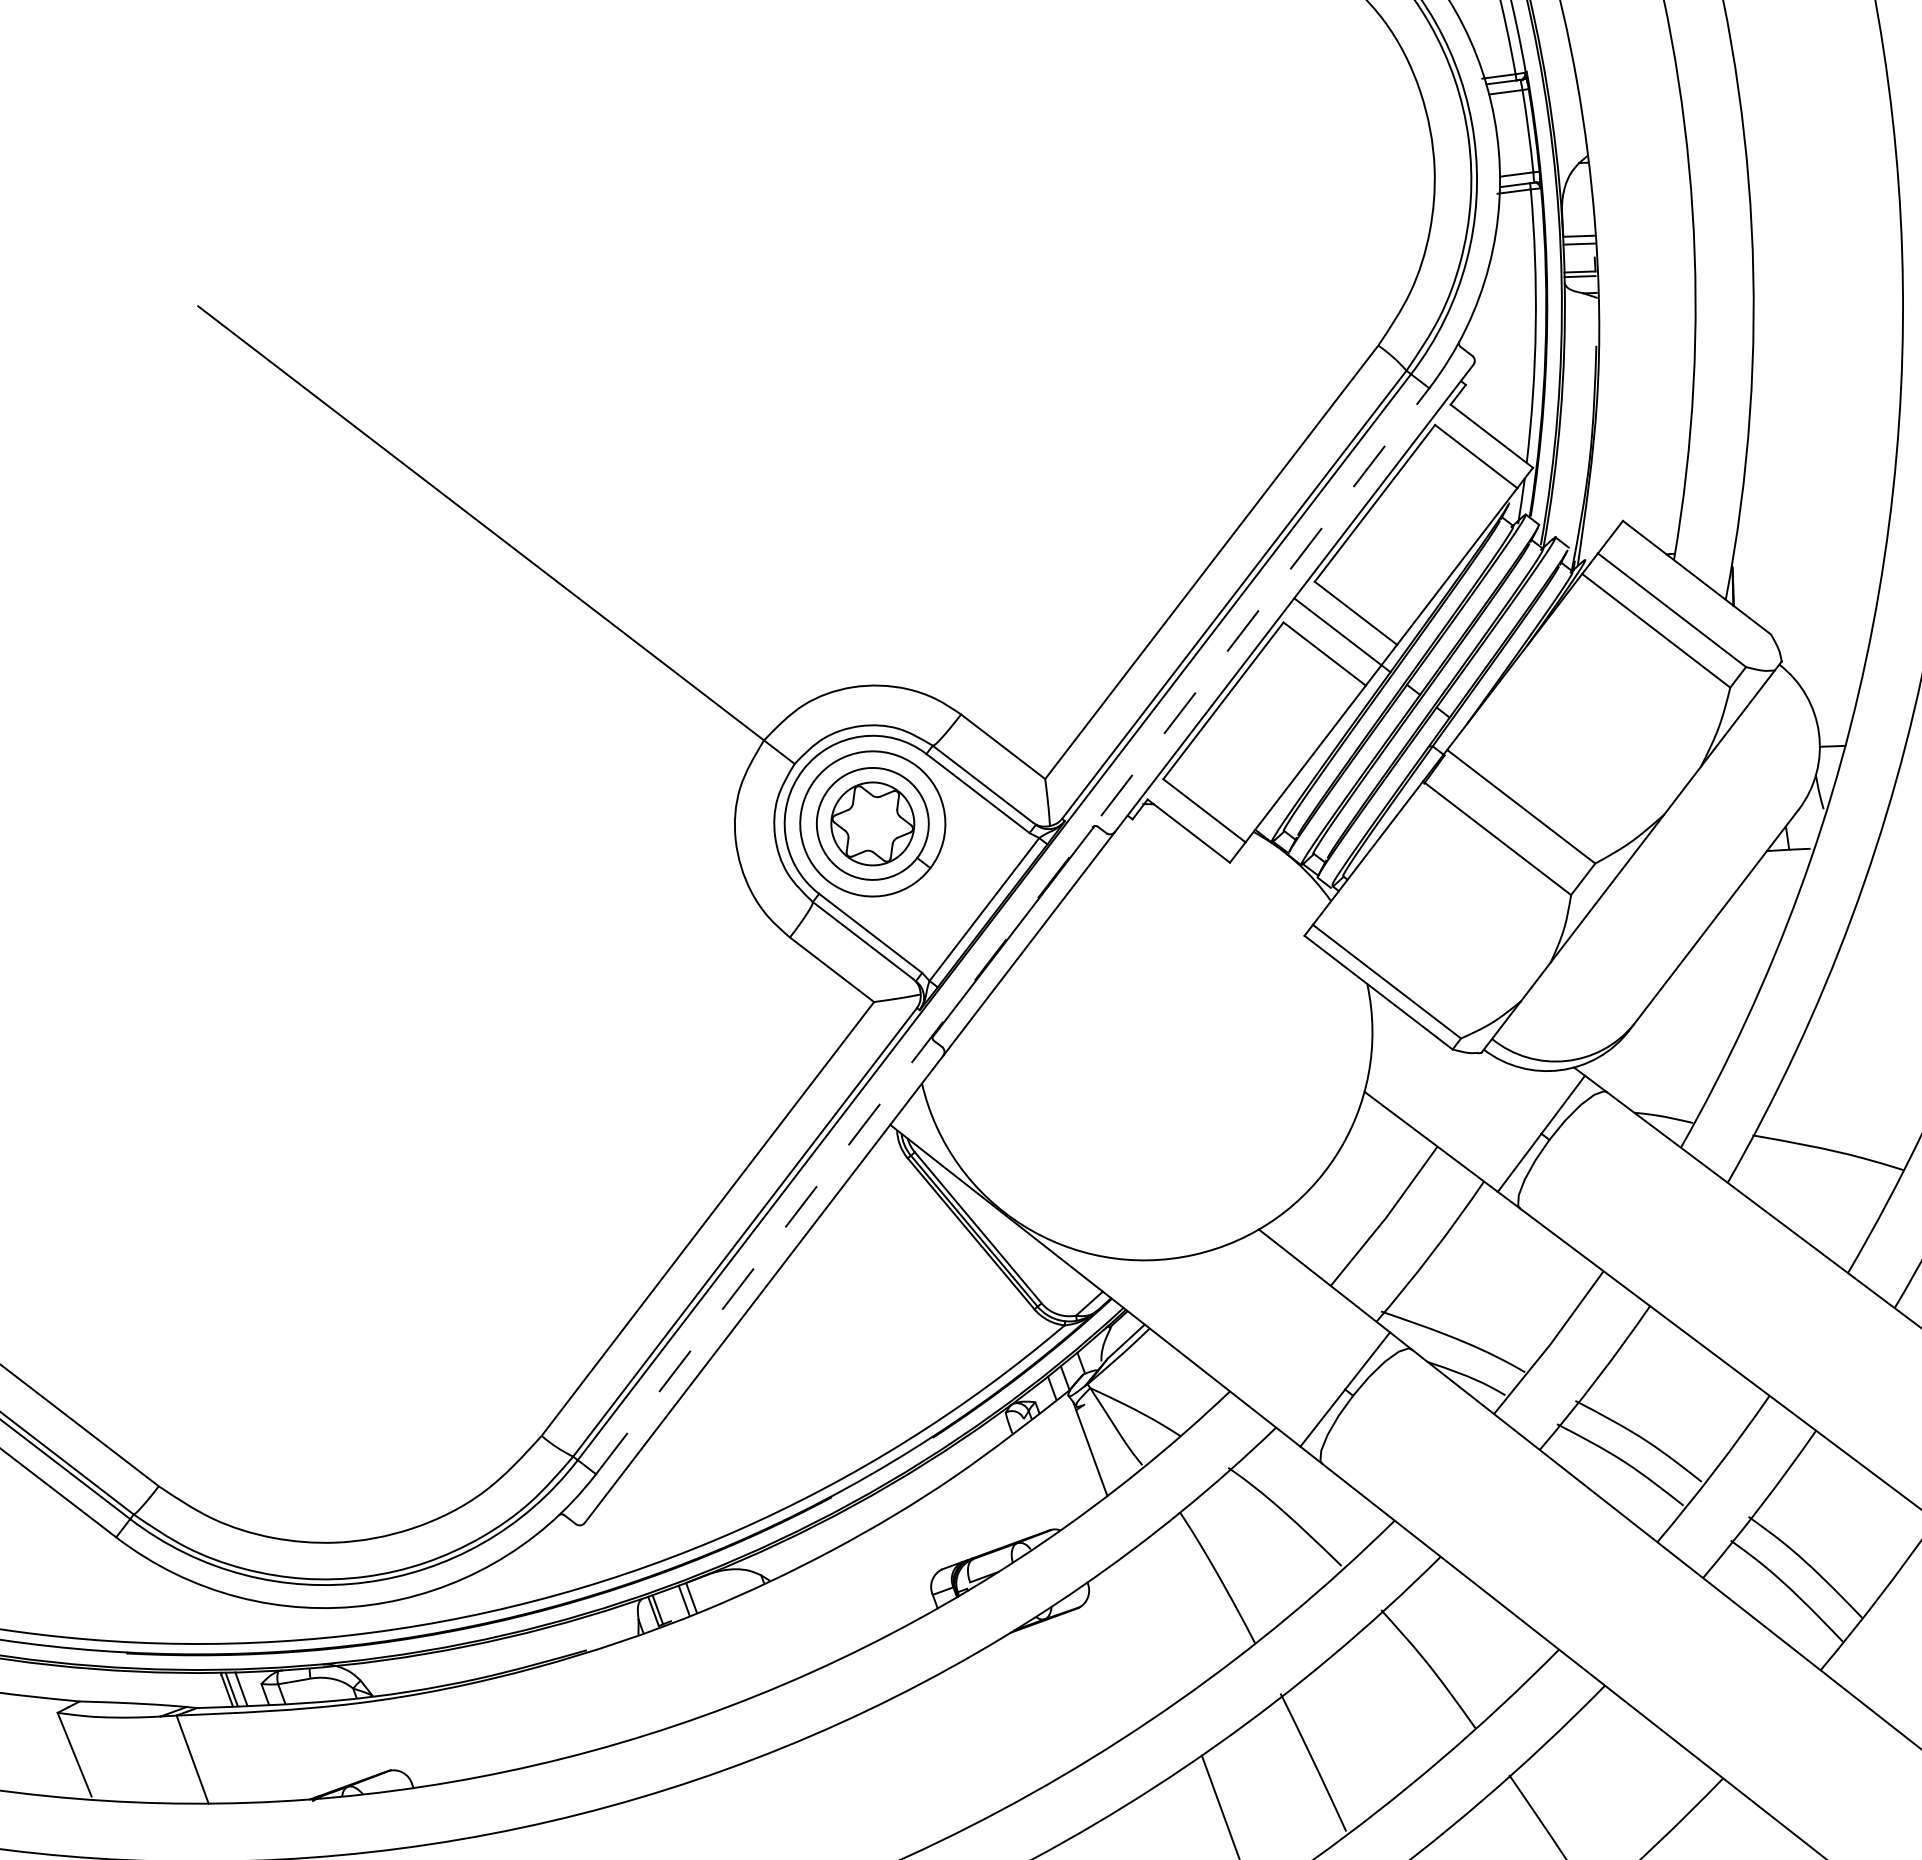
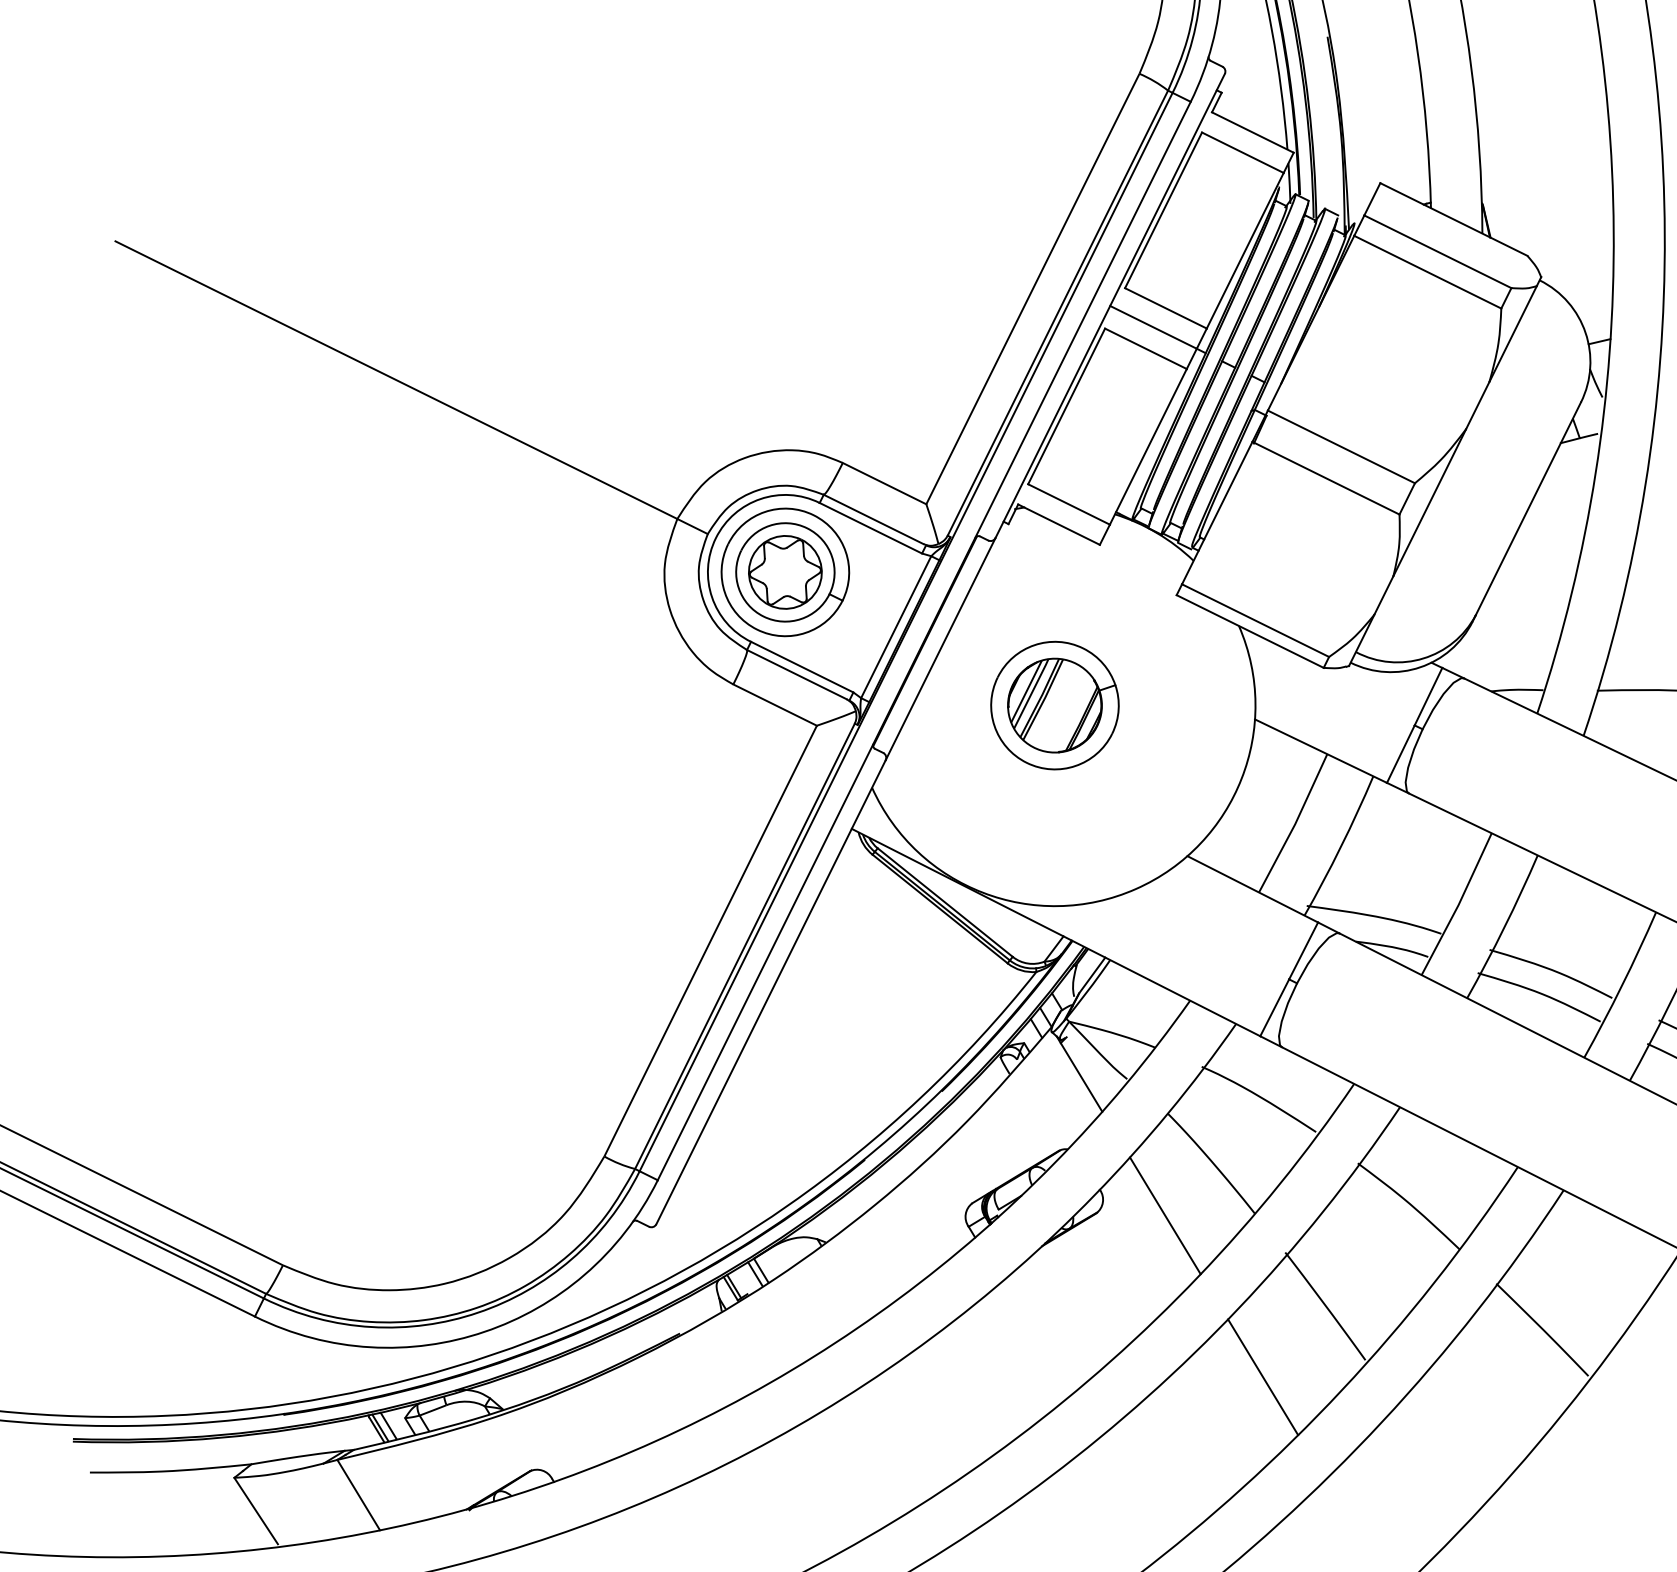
line: (1012, 930) -> (923, 640), dashed -> solid
part: (1143, 1031) -> (1054, 705), added
line: (1154, 1626) -> (1165, 1216), added

